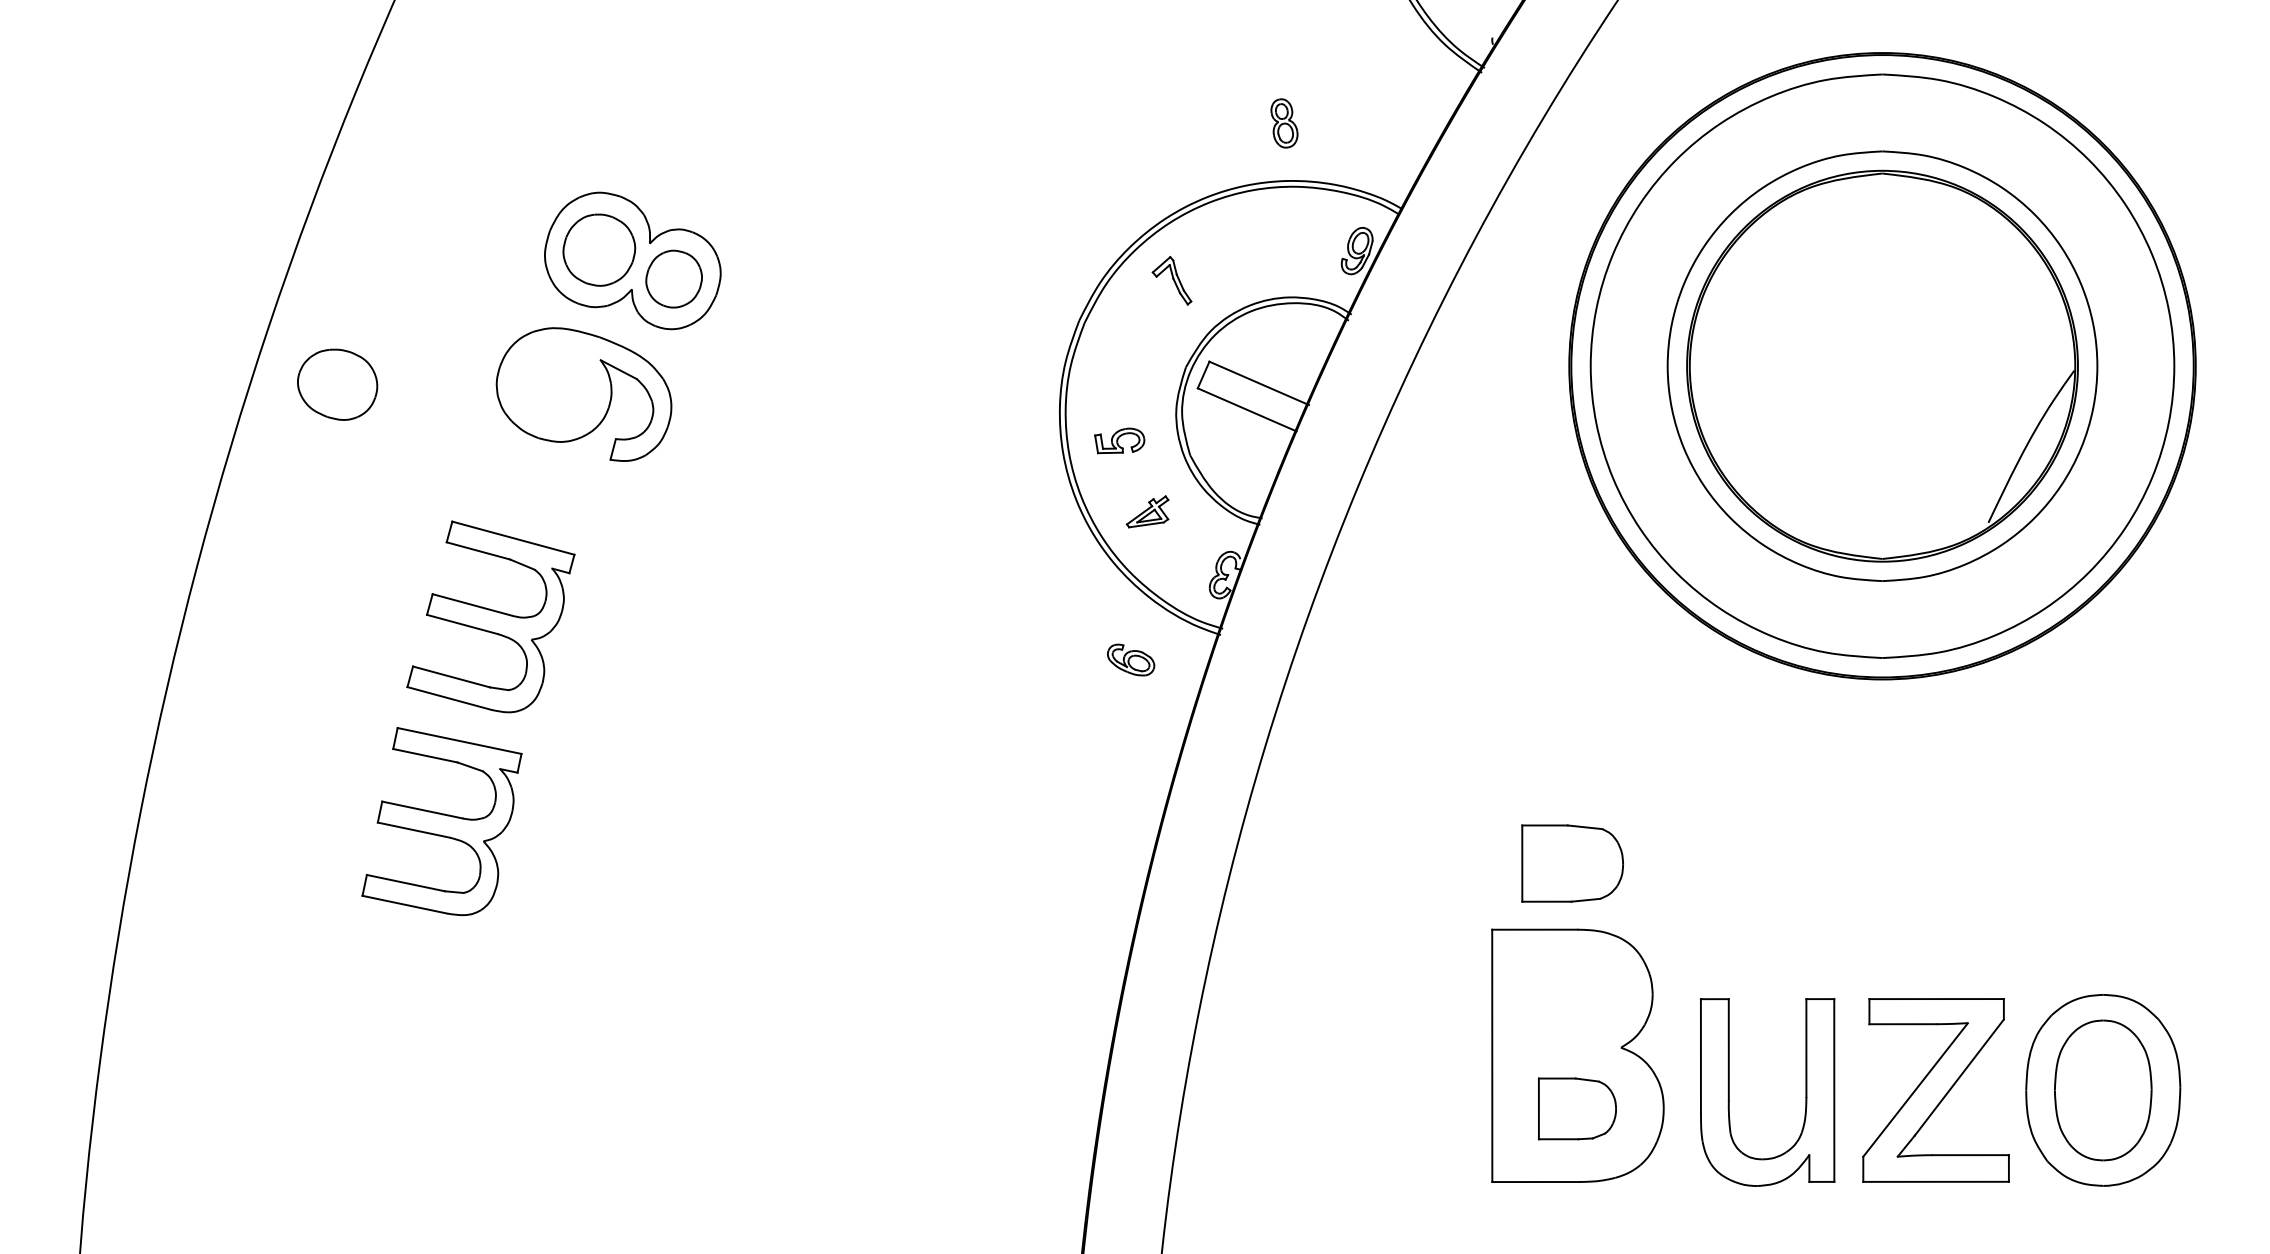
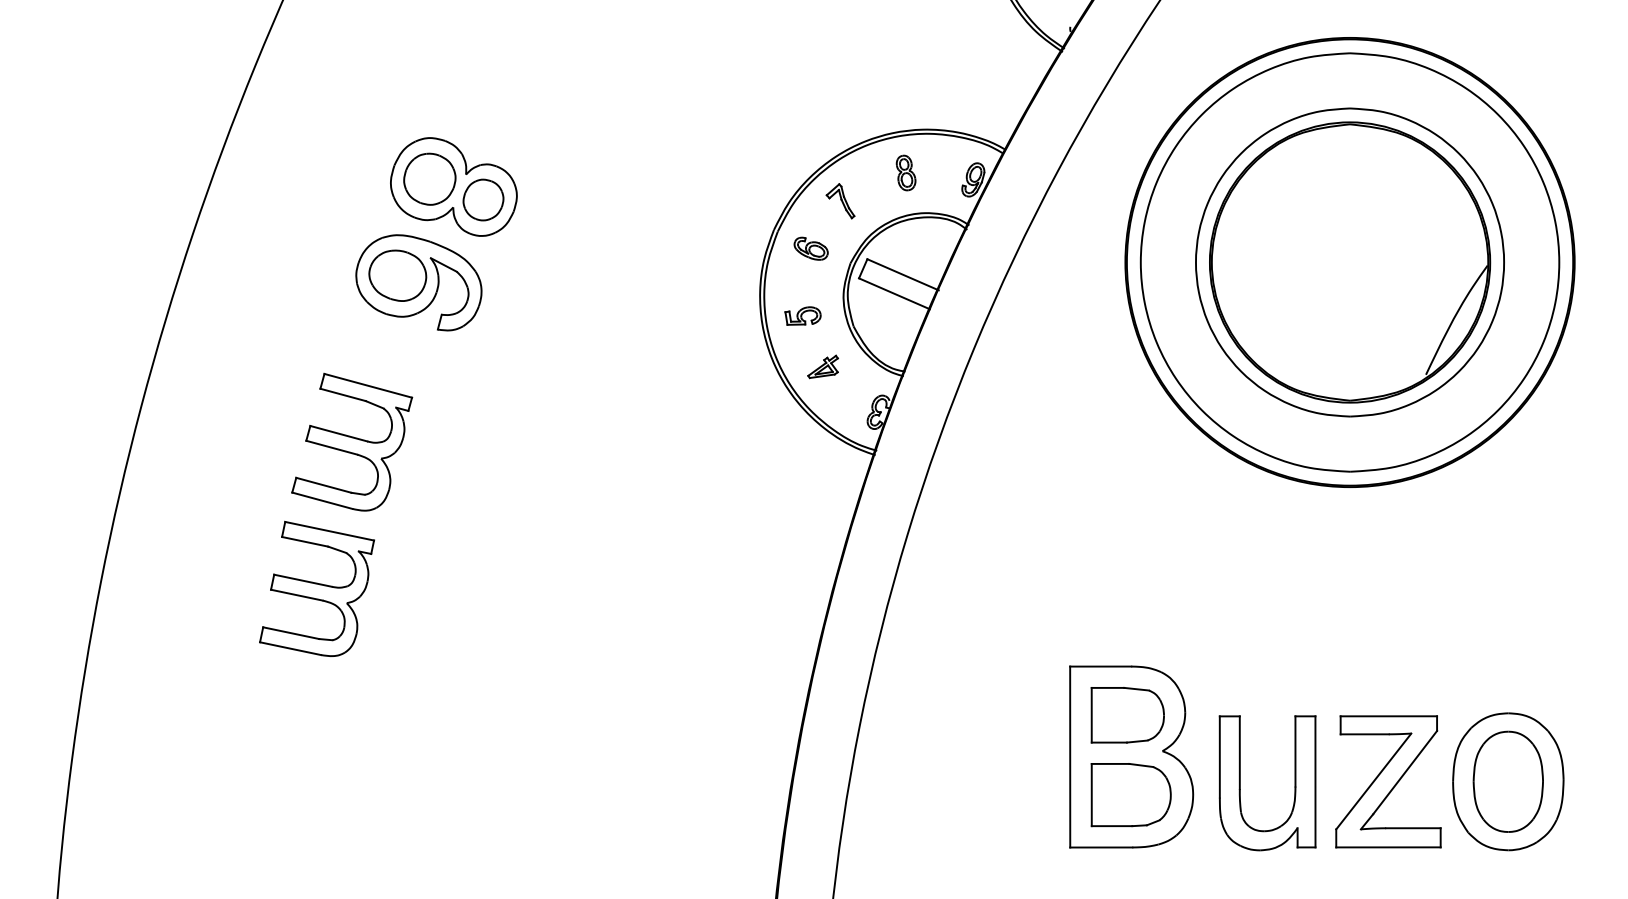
part: (1284, 123) -> (906, 173), moved
part: (337, 384) -> (397, 275), moved
part: (1131, 659) -> (811, 248), moved
part: (1572, 863) -> (1127, 715), moved
part: (1577, 1108) -> (1131, 794), size x1.43

